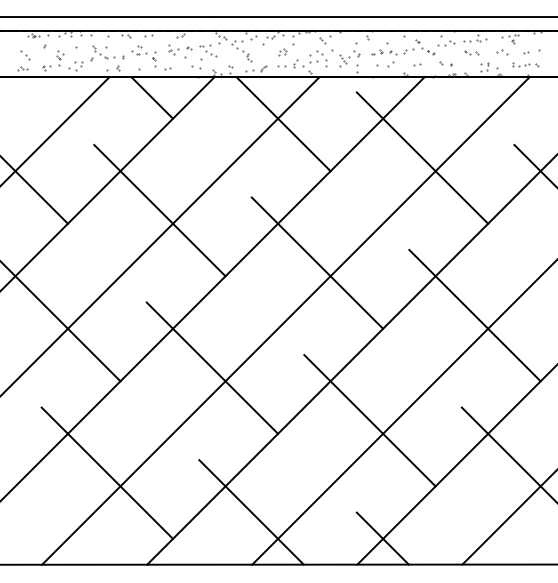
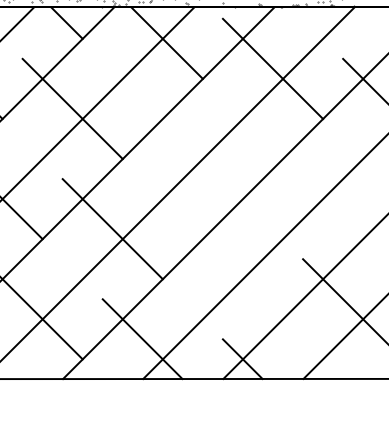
line: (317, 262) -> (192, 148), removed
line: (474, 315) -> (312, 188), removed
line: (369, 420) -> (232, 269), removed

